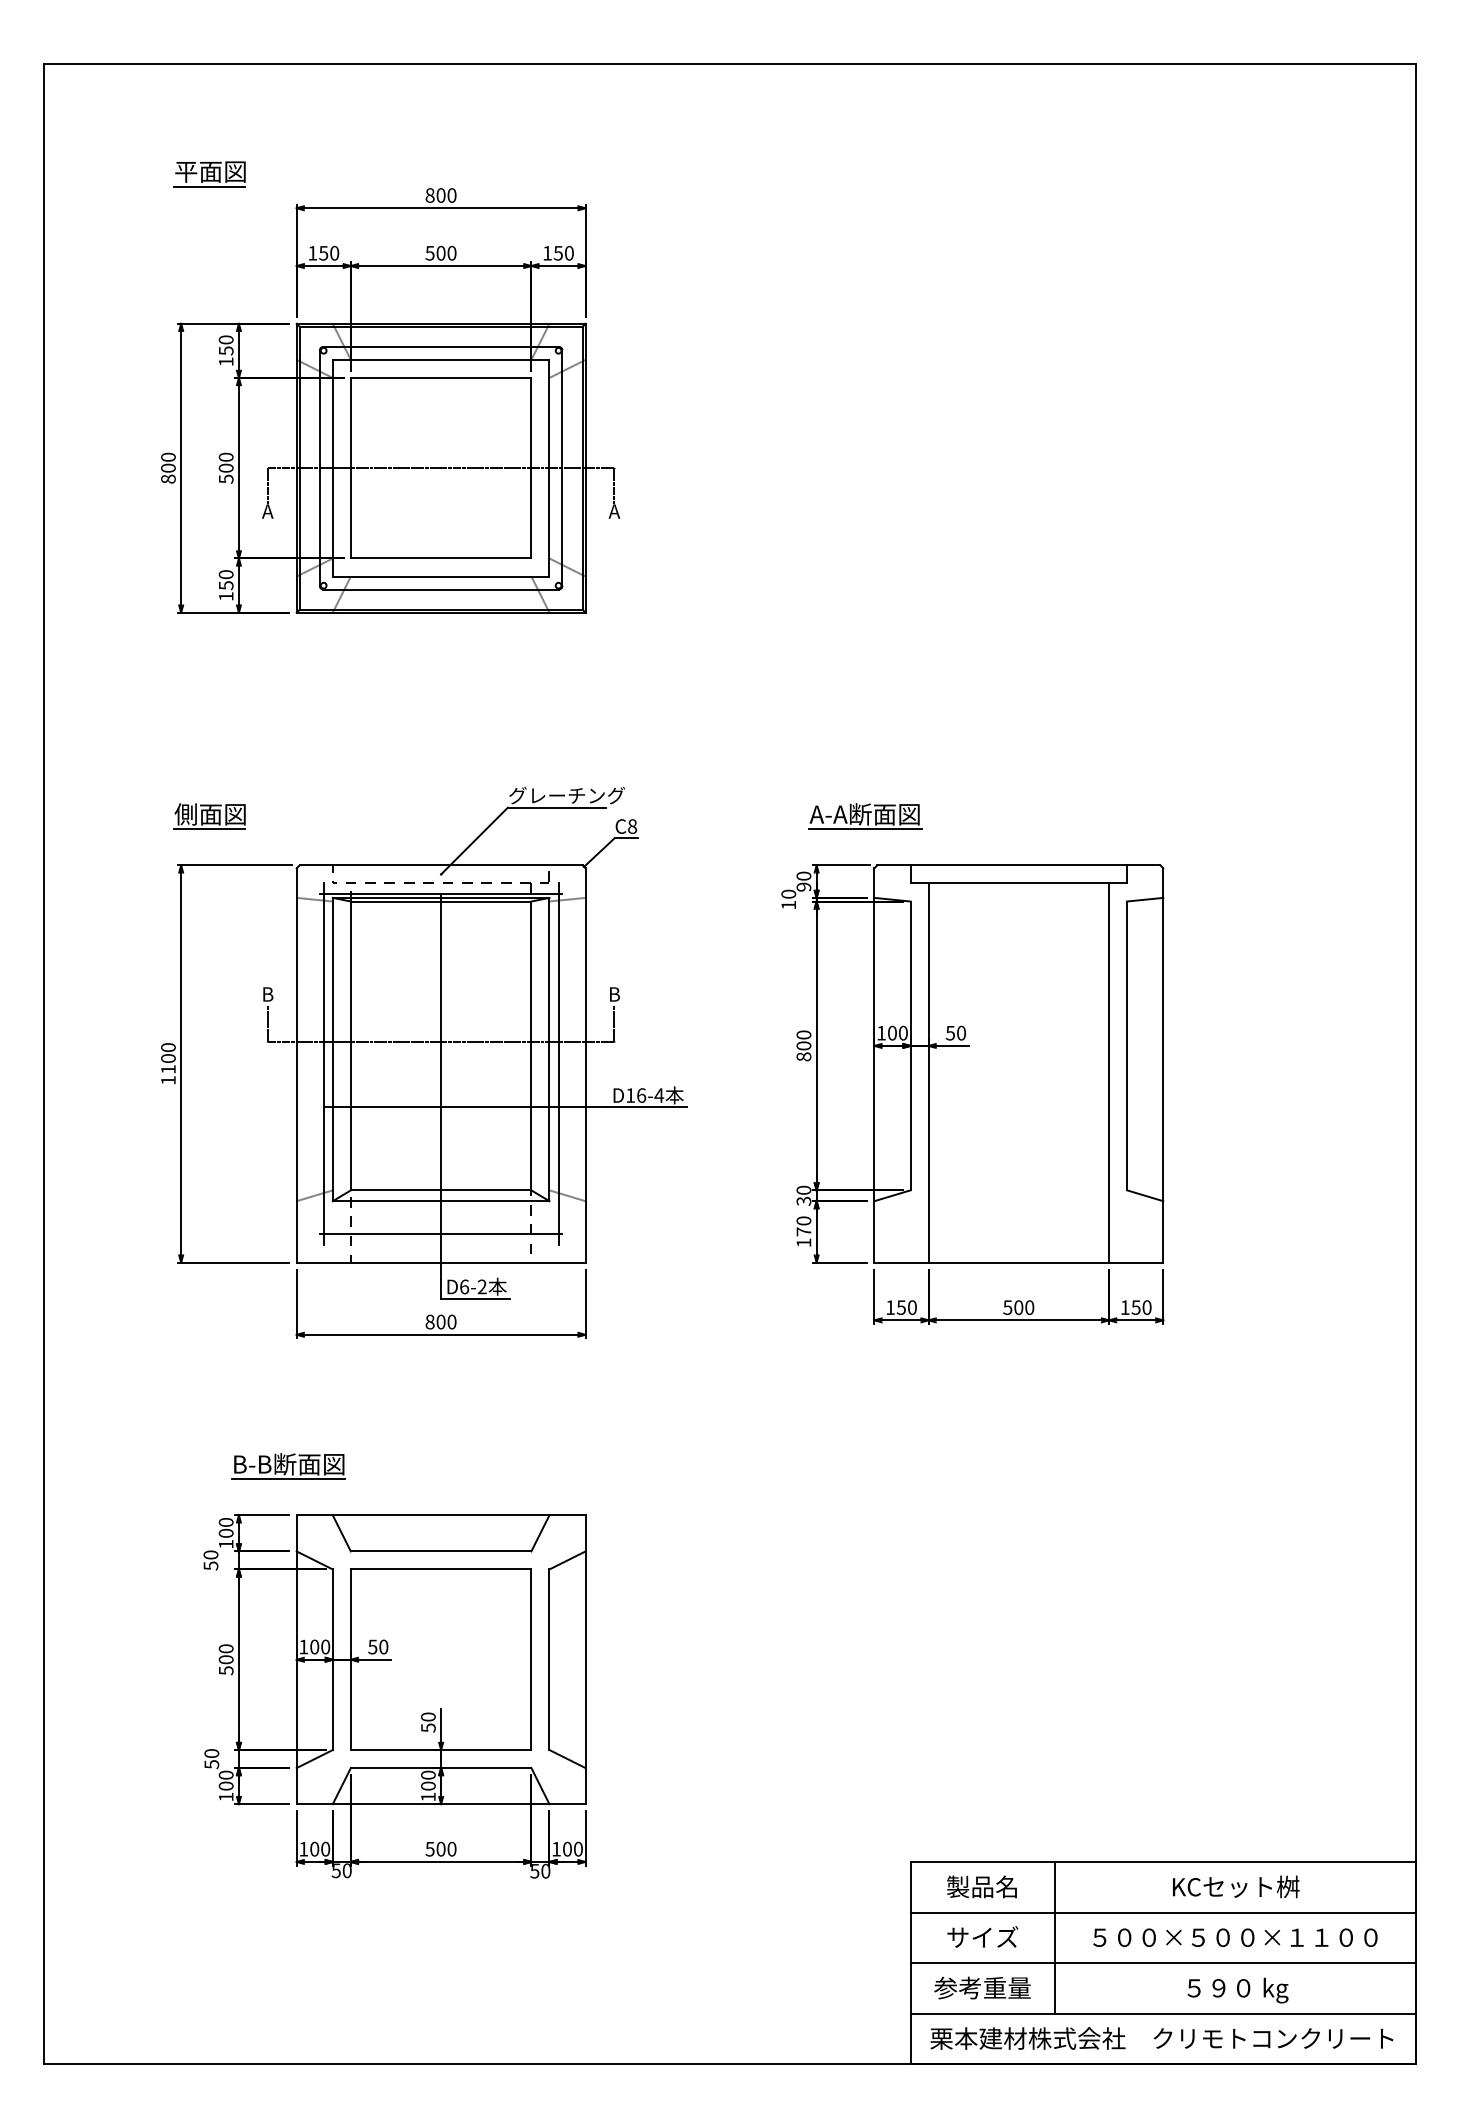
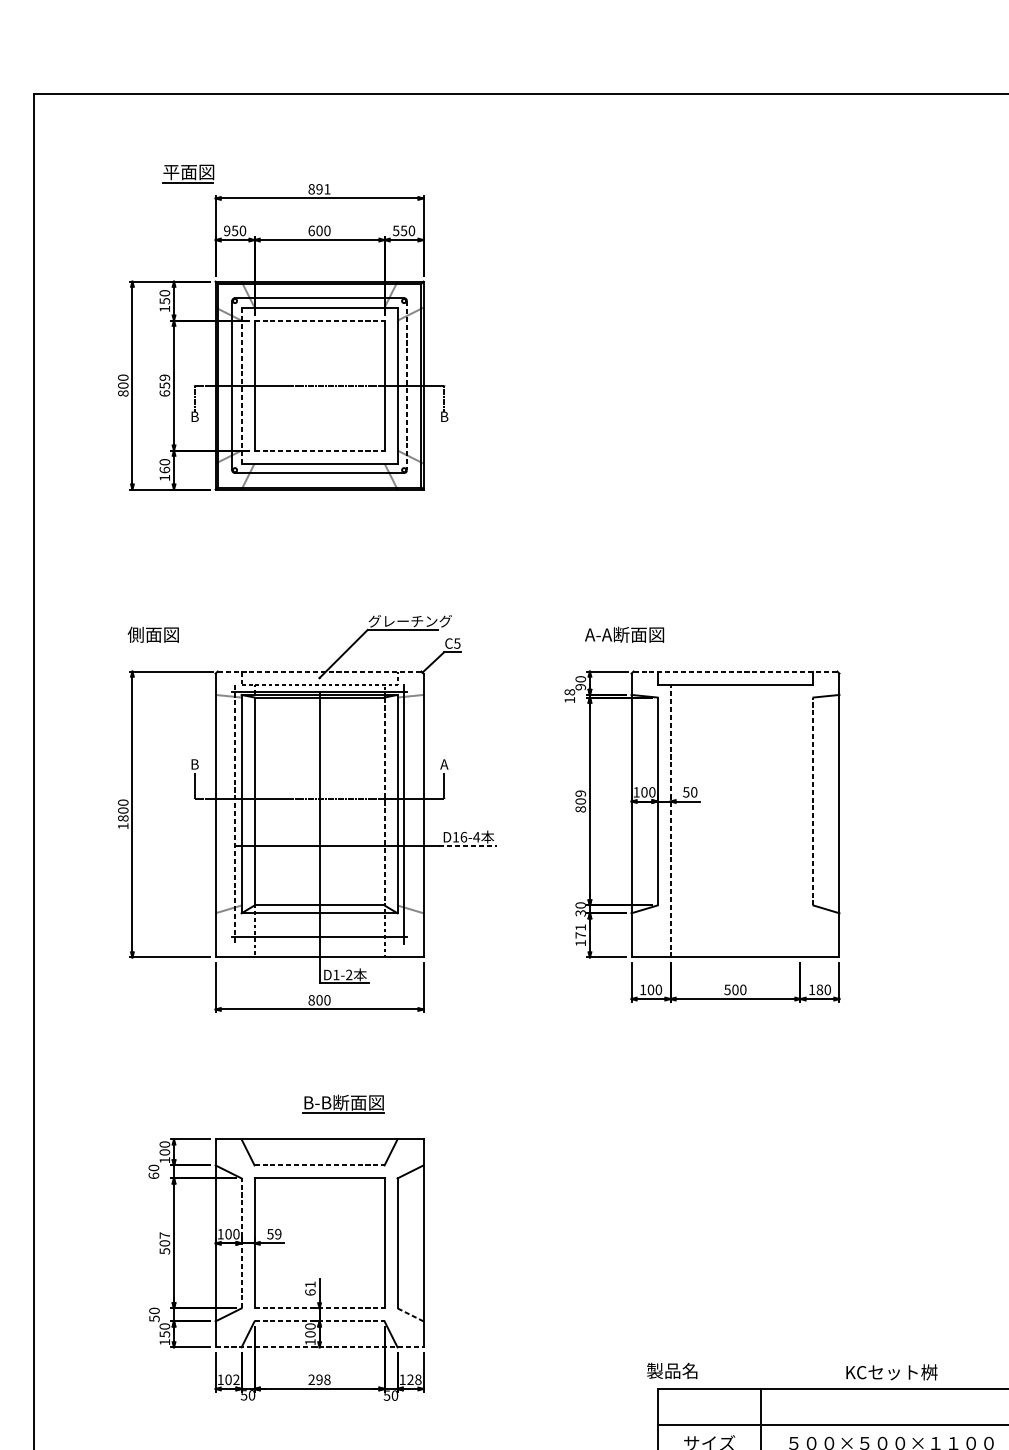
part: (209, 174) -> (188, 174), moved
text: (446, 195) -> (323, 189), 800 -> 891
text: (312, 252) -> (226, 230), 150 -> 950
text: (429, 252) -> (311, 230), 500 -> 600
text: (546, 253) -> (395, 231), 150 -> 550
line: (441, 377) -> (319, 320), solid -> dashed
text: (225, 467) -> (164, 385), 500 -> 659
line: (332, 467) -> (241, 385), solid -> dashed
line: (562, 468) -> (406, 385), solid -> dashed
text: (267, 511) -> (194, 416), A -> B
text: (614, 511) -> (444, 416), A -> B
line: (441, 558) -> (319, 450), solid -> dashed
text: (225, 585) -> (164, 470), 150 -> 160
text: (632, 826) -> (457, 643), C8 -> C5
line: (208, 829) -> (152, 645), removed
line: (865, 829) -> (625, 645), removed
line: (441, 865) -> (319, 671), solid -> dashed
line: (1018, 865) -> (735, 671), solid -> dashed
text: (788, 893) -> (569, 691), 10 -> 18
text: (614, 994) -> (444, 764), B -> A
text: (803, 1034) -> (580, 793), 800 -> 809
line: (1127, 1045) -> (813, 801), solid -> dashed
line: (531, 1046) -> (384, 801), solid -> dashed
line: (323, 1064) -> (234, 814), solid -> dashed
text: (168, 1069) -> (123, 818), 1100 -> 1800
line: (1109, 1072) -> (800, 820), removed
line: (928, 1073) -> (670, 821), solid -> dashed
line: (647, 1107) -> (468, 845), solid -> dashed
text: (803, 1220) -> (580, 927), 170 -> 171
text: (464, 1286) -> (336, 974), D6-2 -> D1-2
text: (900, 1307) -> (650, 989), 150 -> 100
text: (1135, 1307) -> (819, 989), 150 -> 180
part: (288, 1466) -> (343, 1104), moved
line: (441, 1551) -> (319, 1165), solid -> dashed
text: (210, 1565) -> (153, 1175), 50 -> 60
text: (383, 1646) -> (278, 1233), 50 -> 59
text: (225, 1648) -> (164, 1235), 500 -> 507
line: (332, 1659) -> (241, 1243), solid -> dashed
text: (428, 1722) -> (310, 1288), 50 -> 61
line: (441, 1750) -> (319, 1308), solid -> dashed
line: (567, 1758) -> (410, 1314), solid -> dashed
line: (441, 1768) -> (319, 1321), solid -> dashed
text: (225, 1785) -> (164, 1333), 100 -> 150
line: (441, 1804) -> (319, 1347), solid -> dashed
text: (325, 1848) -> (236, 1379), 100 -> 102
text: (440, 1848) -> (319, 1379), 500 -> 298
text: (572, 1849) -> (414, 1380), 100 -> 128
text: (981, 1886) -> (671, 1370), moved
text: (1236, 1886) -> (892, 1372), moved

